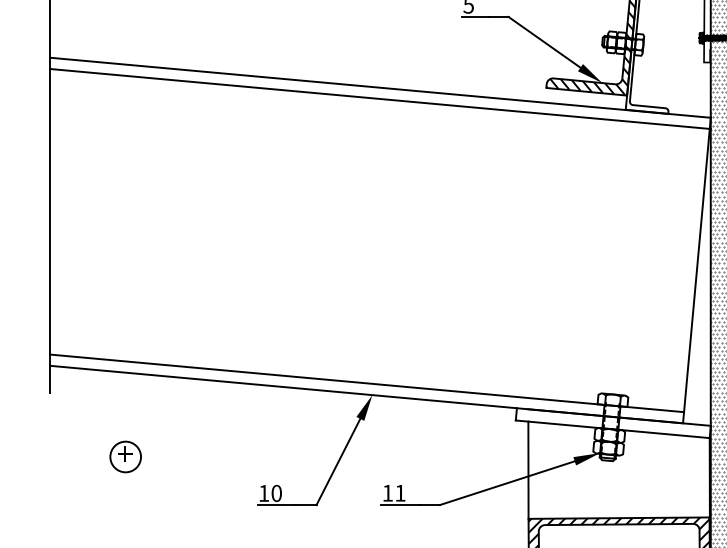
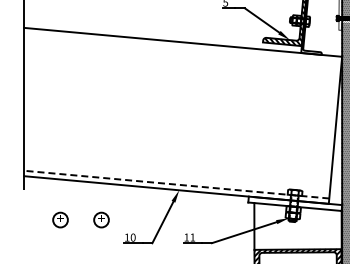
line: (381, 98) -> (183, 47), removed
line: (366, 383) -> (176, 184), solid -> dashed
part: (210, 455) -> (101, 219), added

